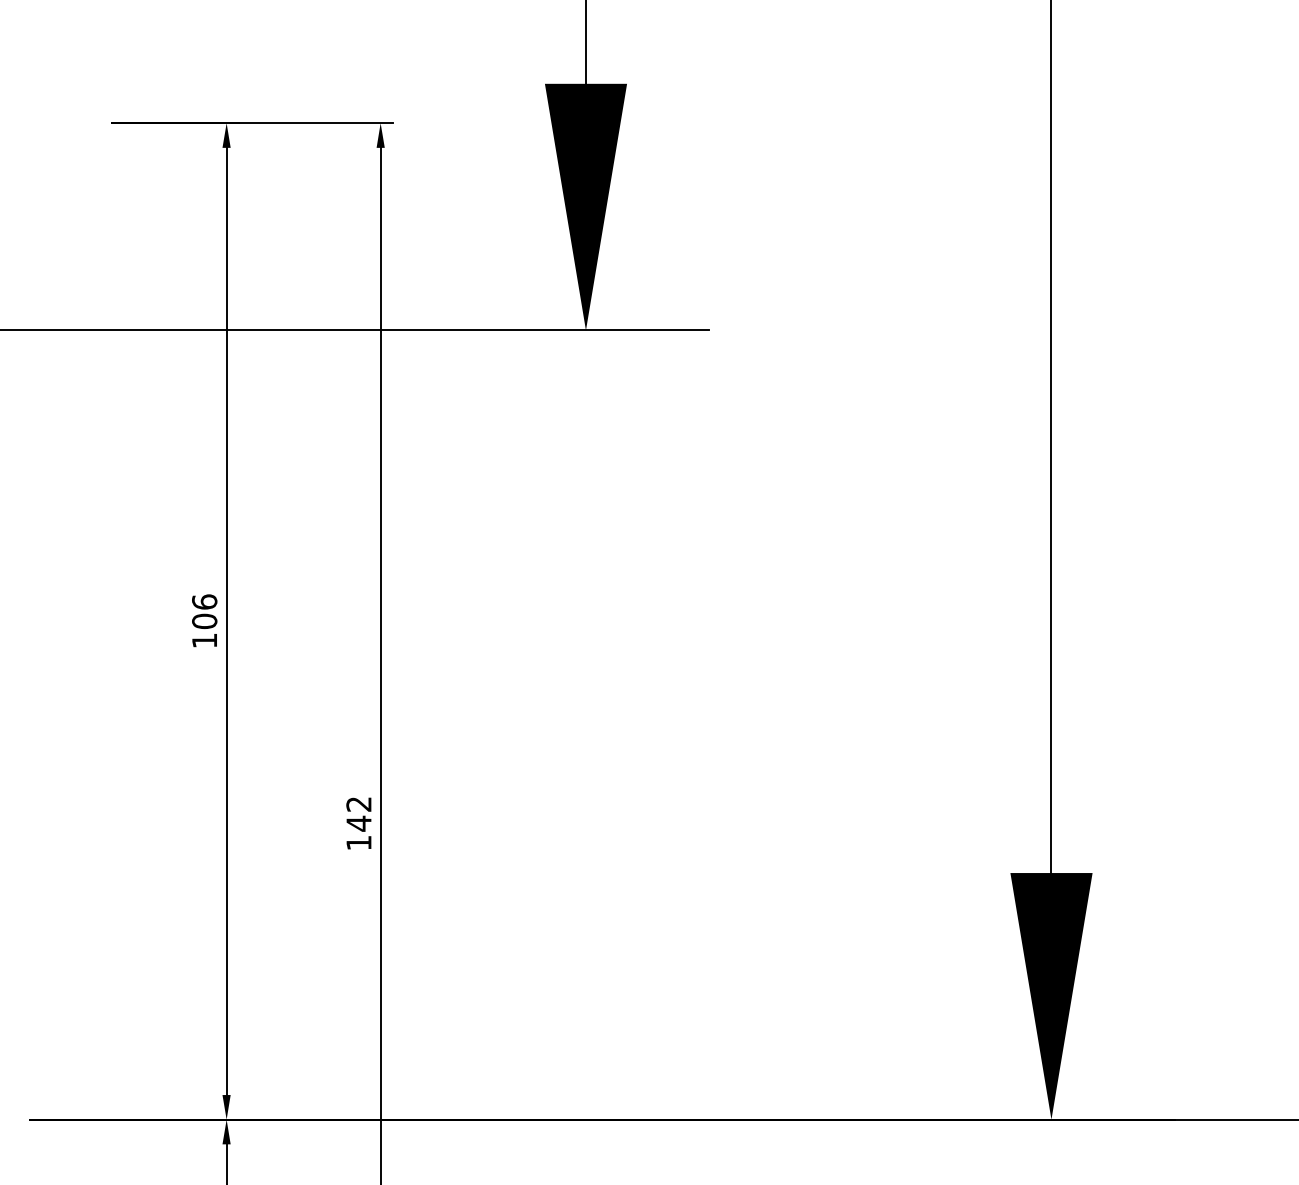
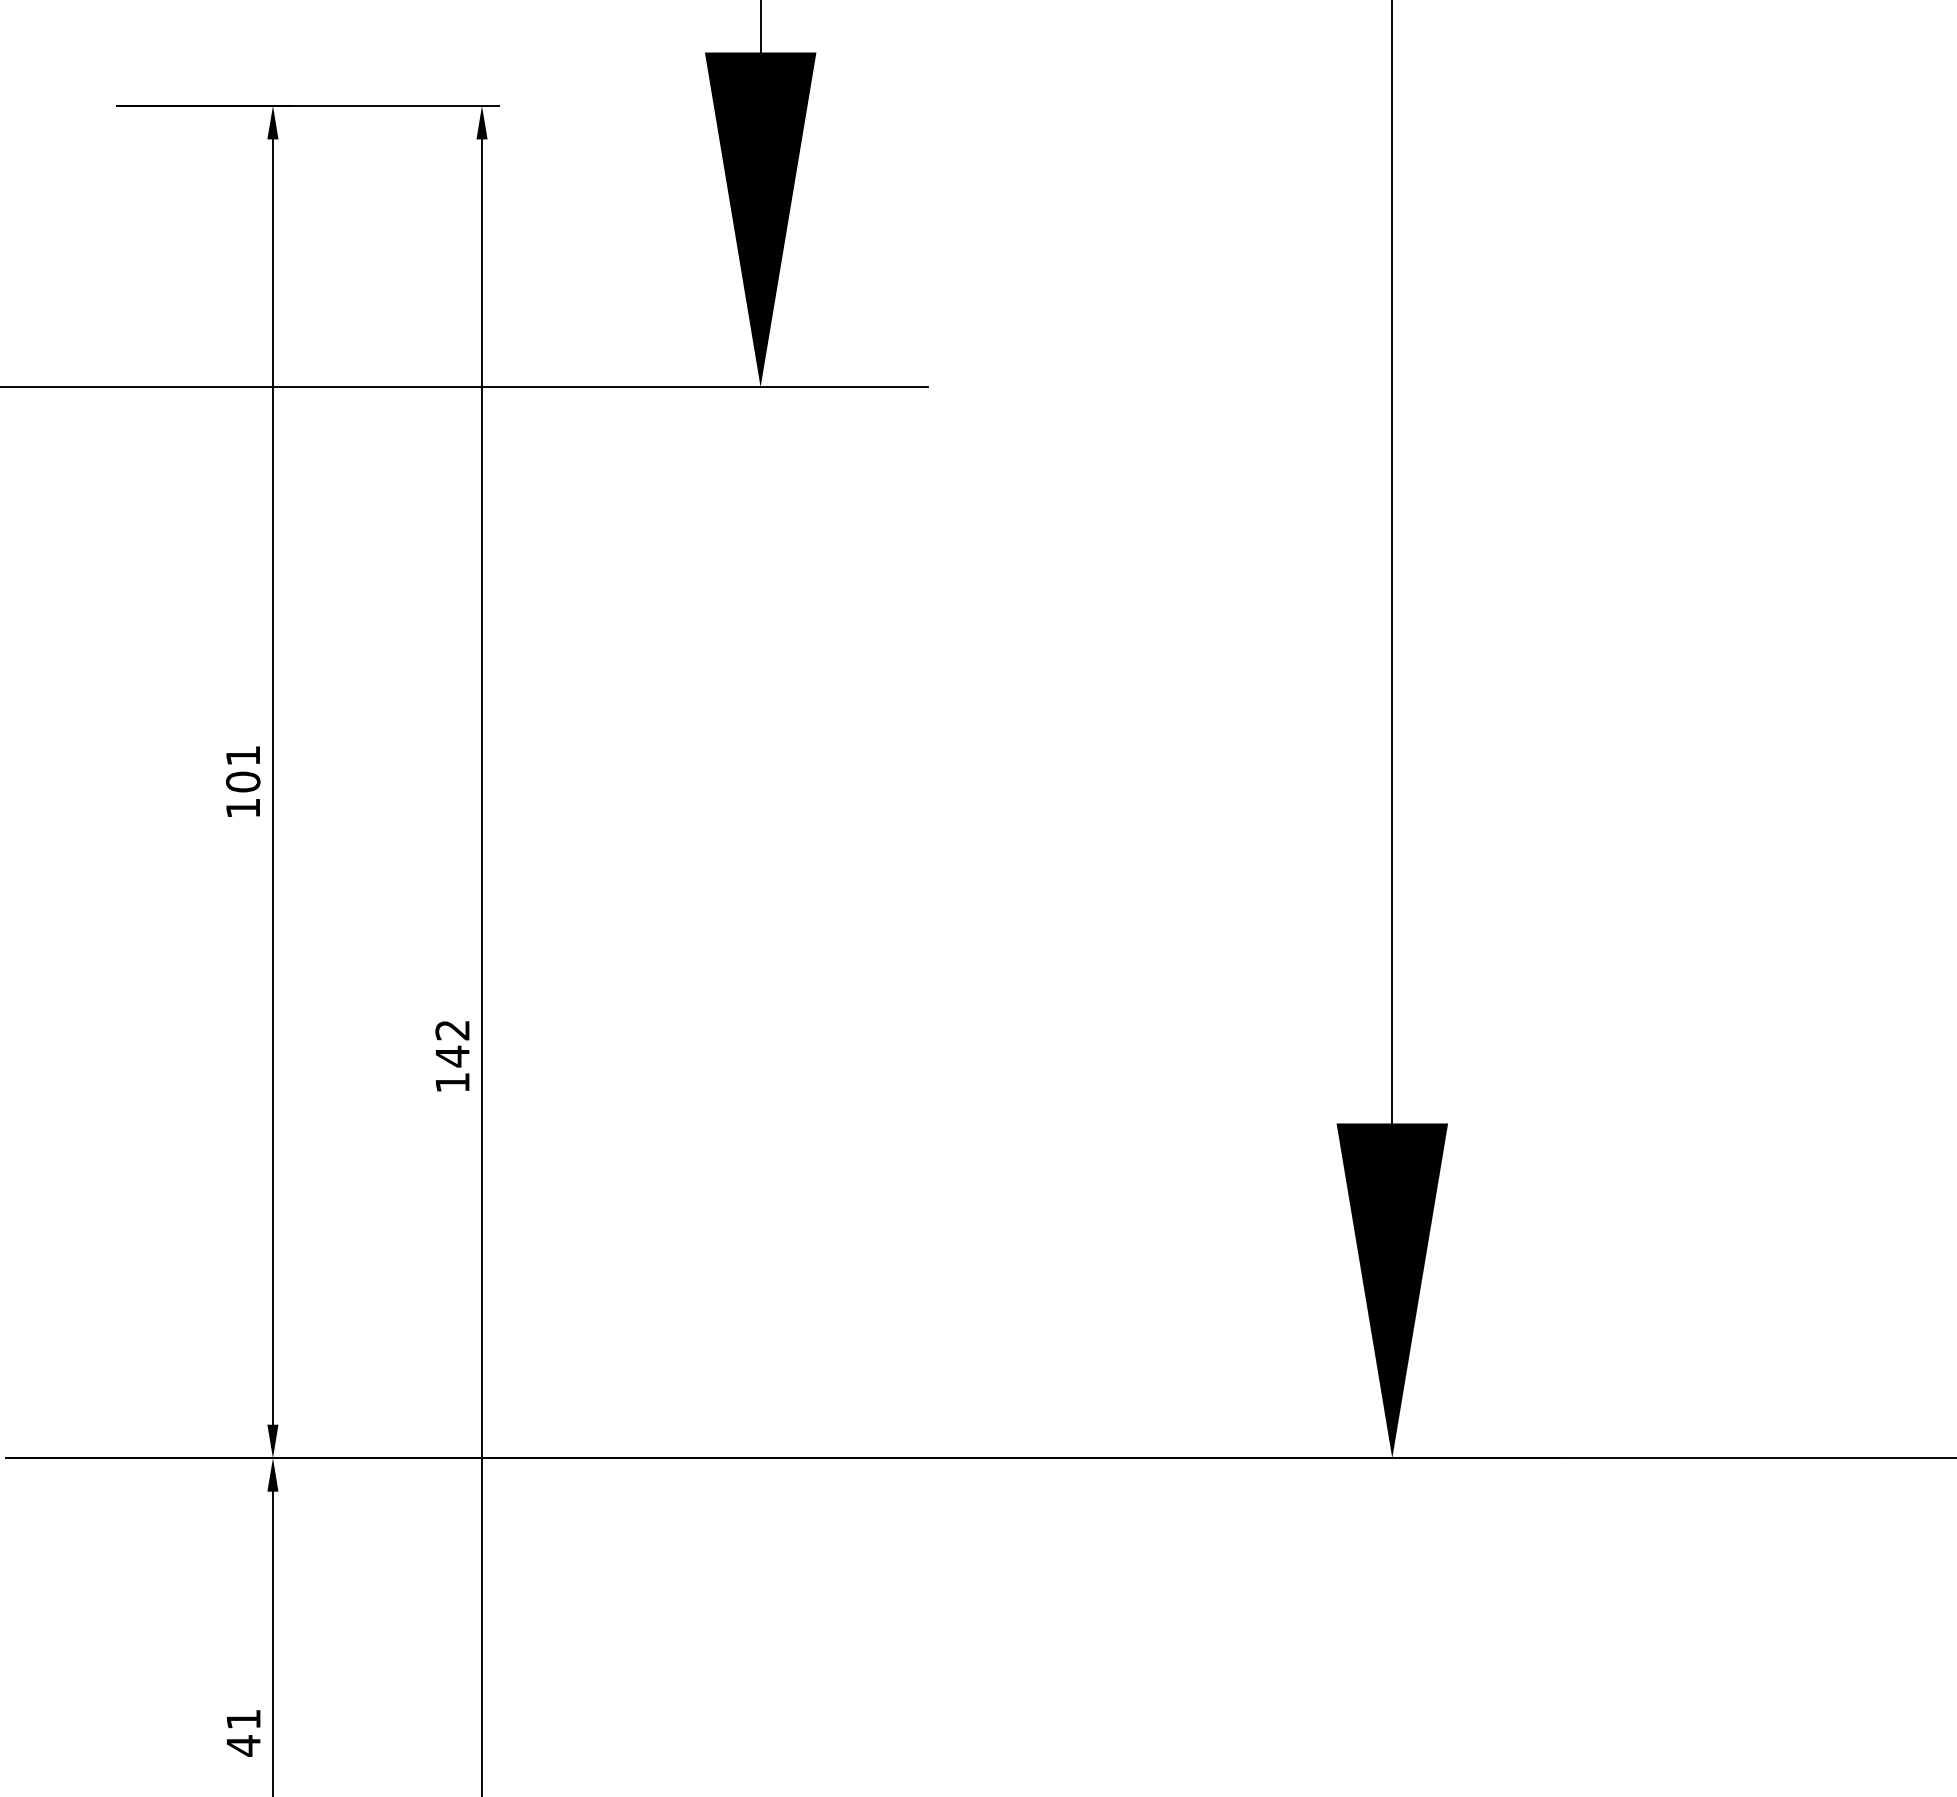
text: (204, 601) -> (243, 755), 106 -> 101

